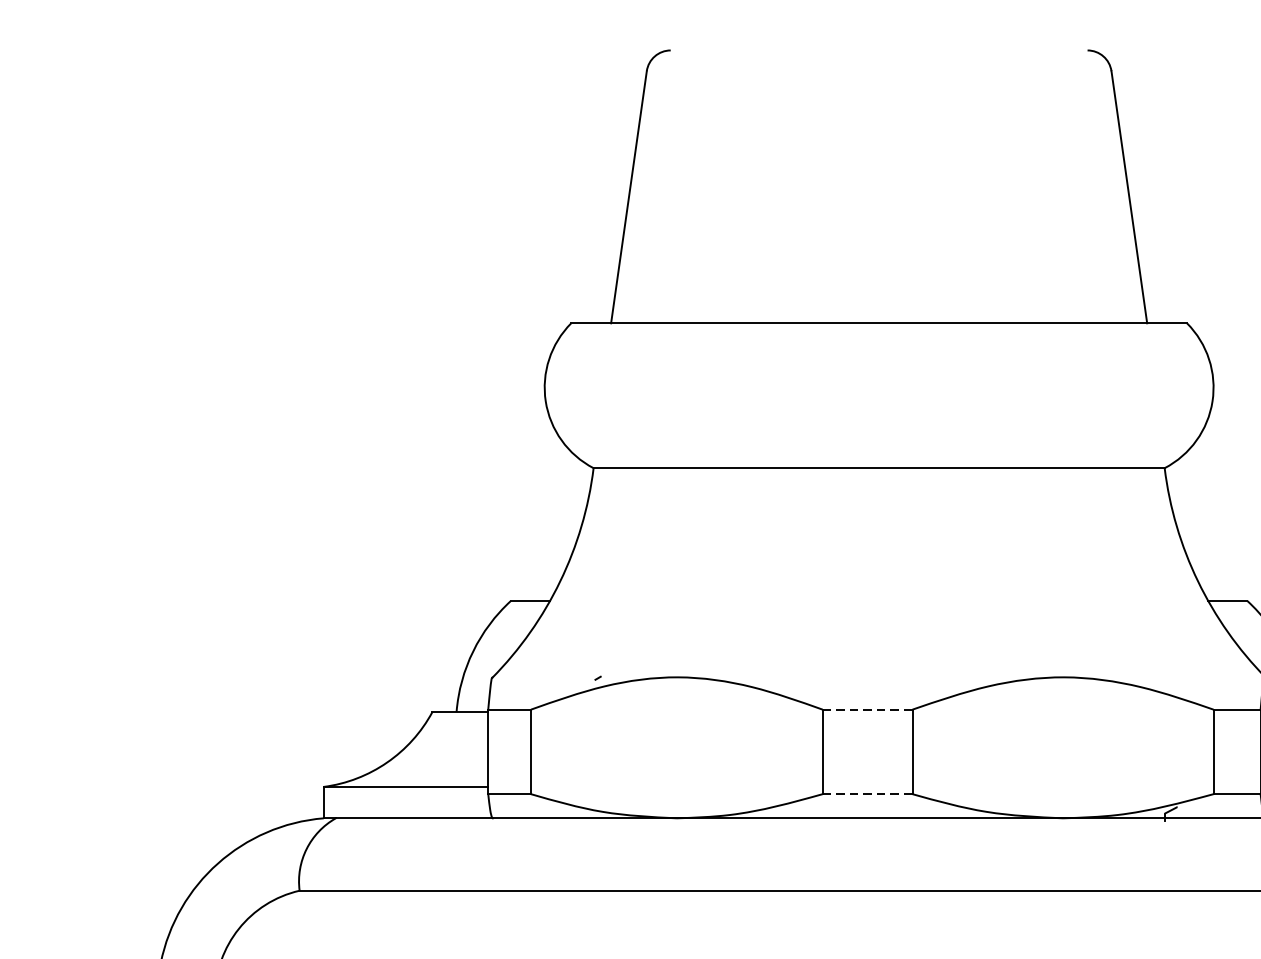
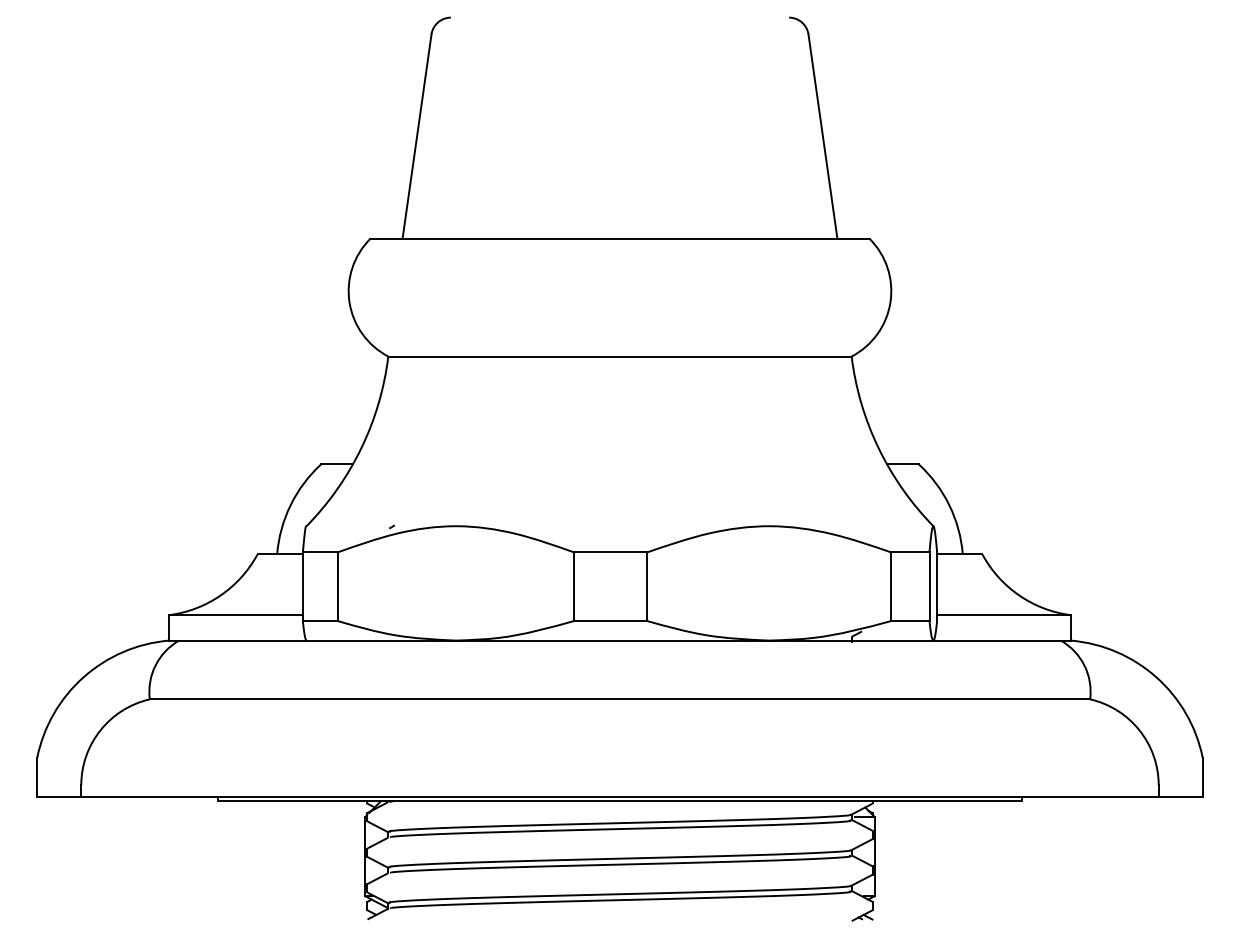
line: (867, 709) -> (610, 552), dashed -> solid
line: (867, 794) -> (610, 621), dashed -> solid

